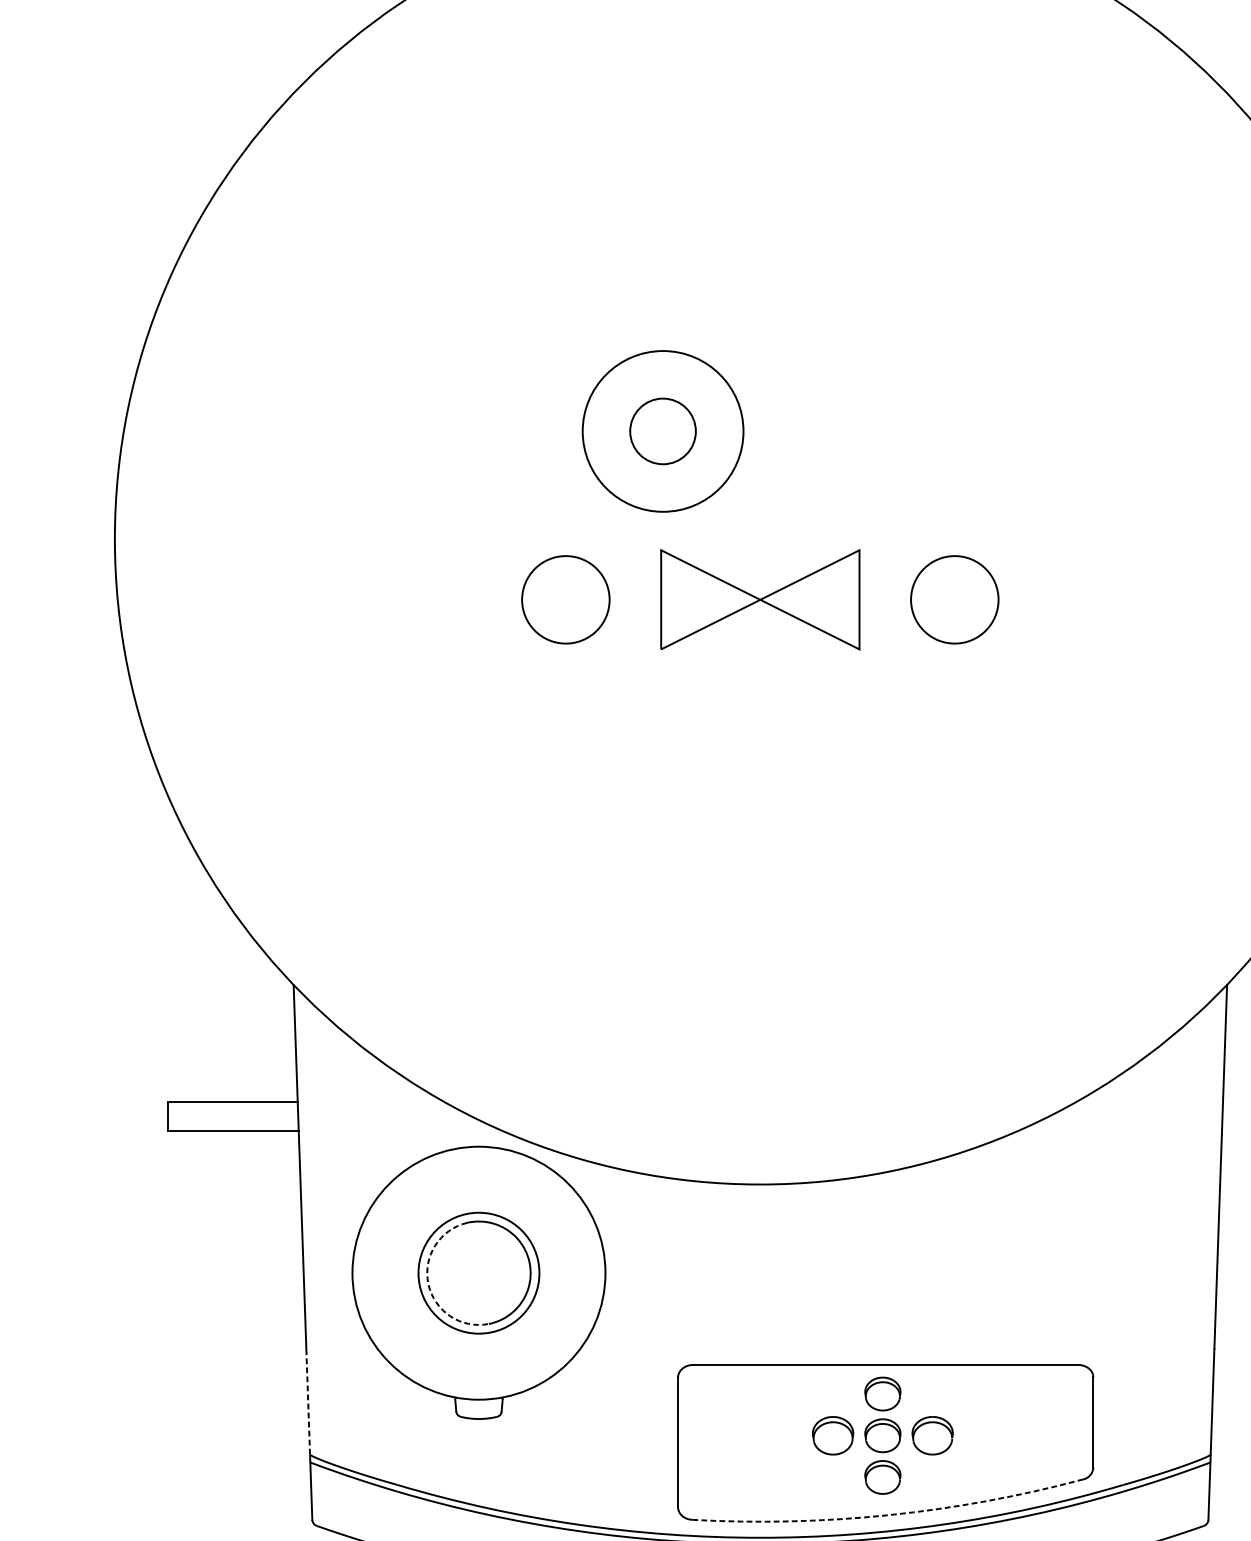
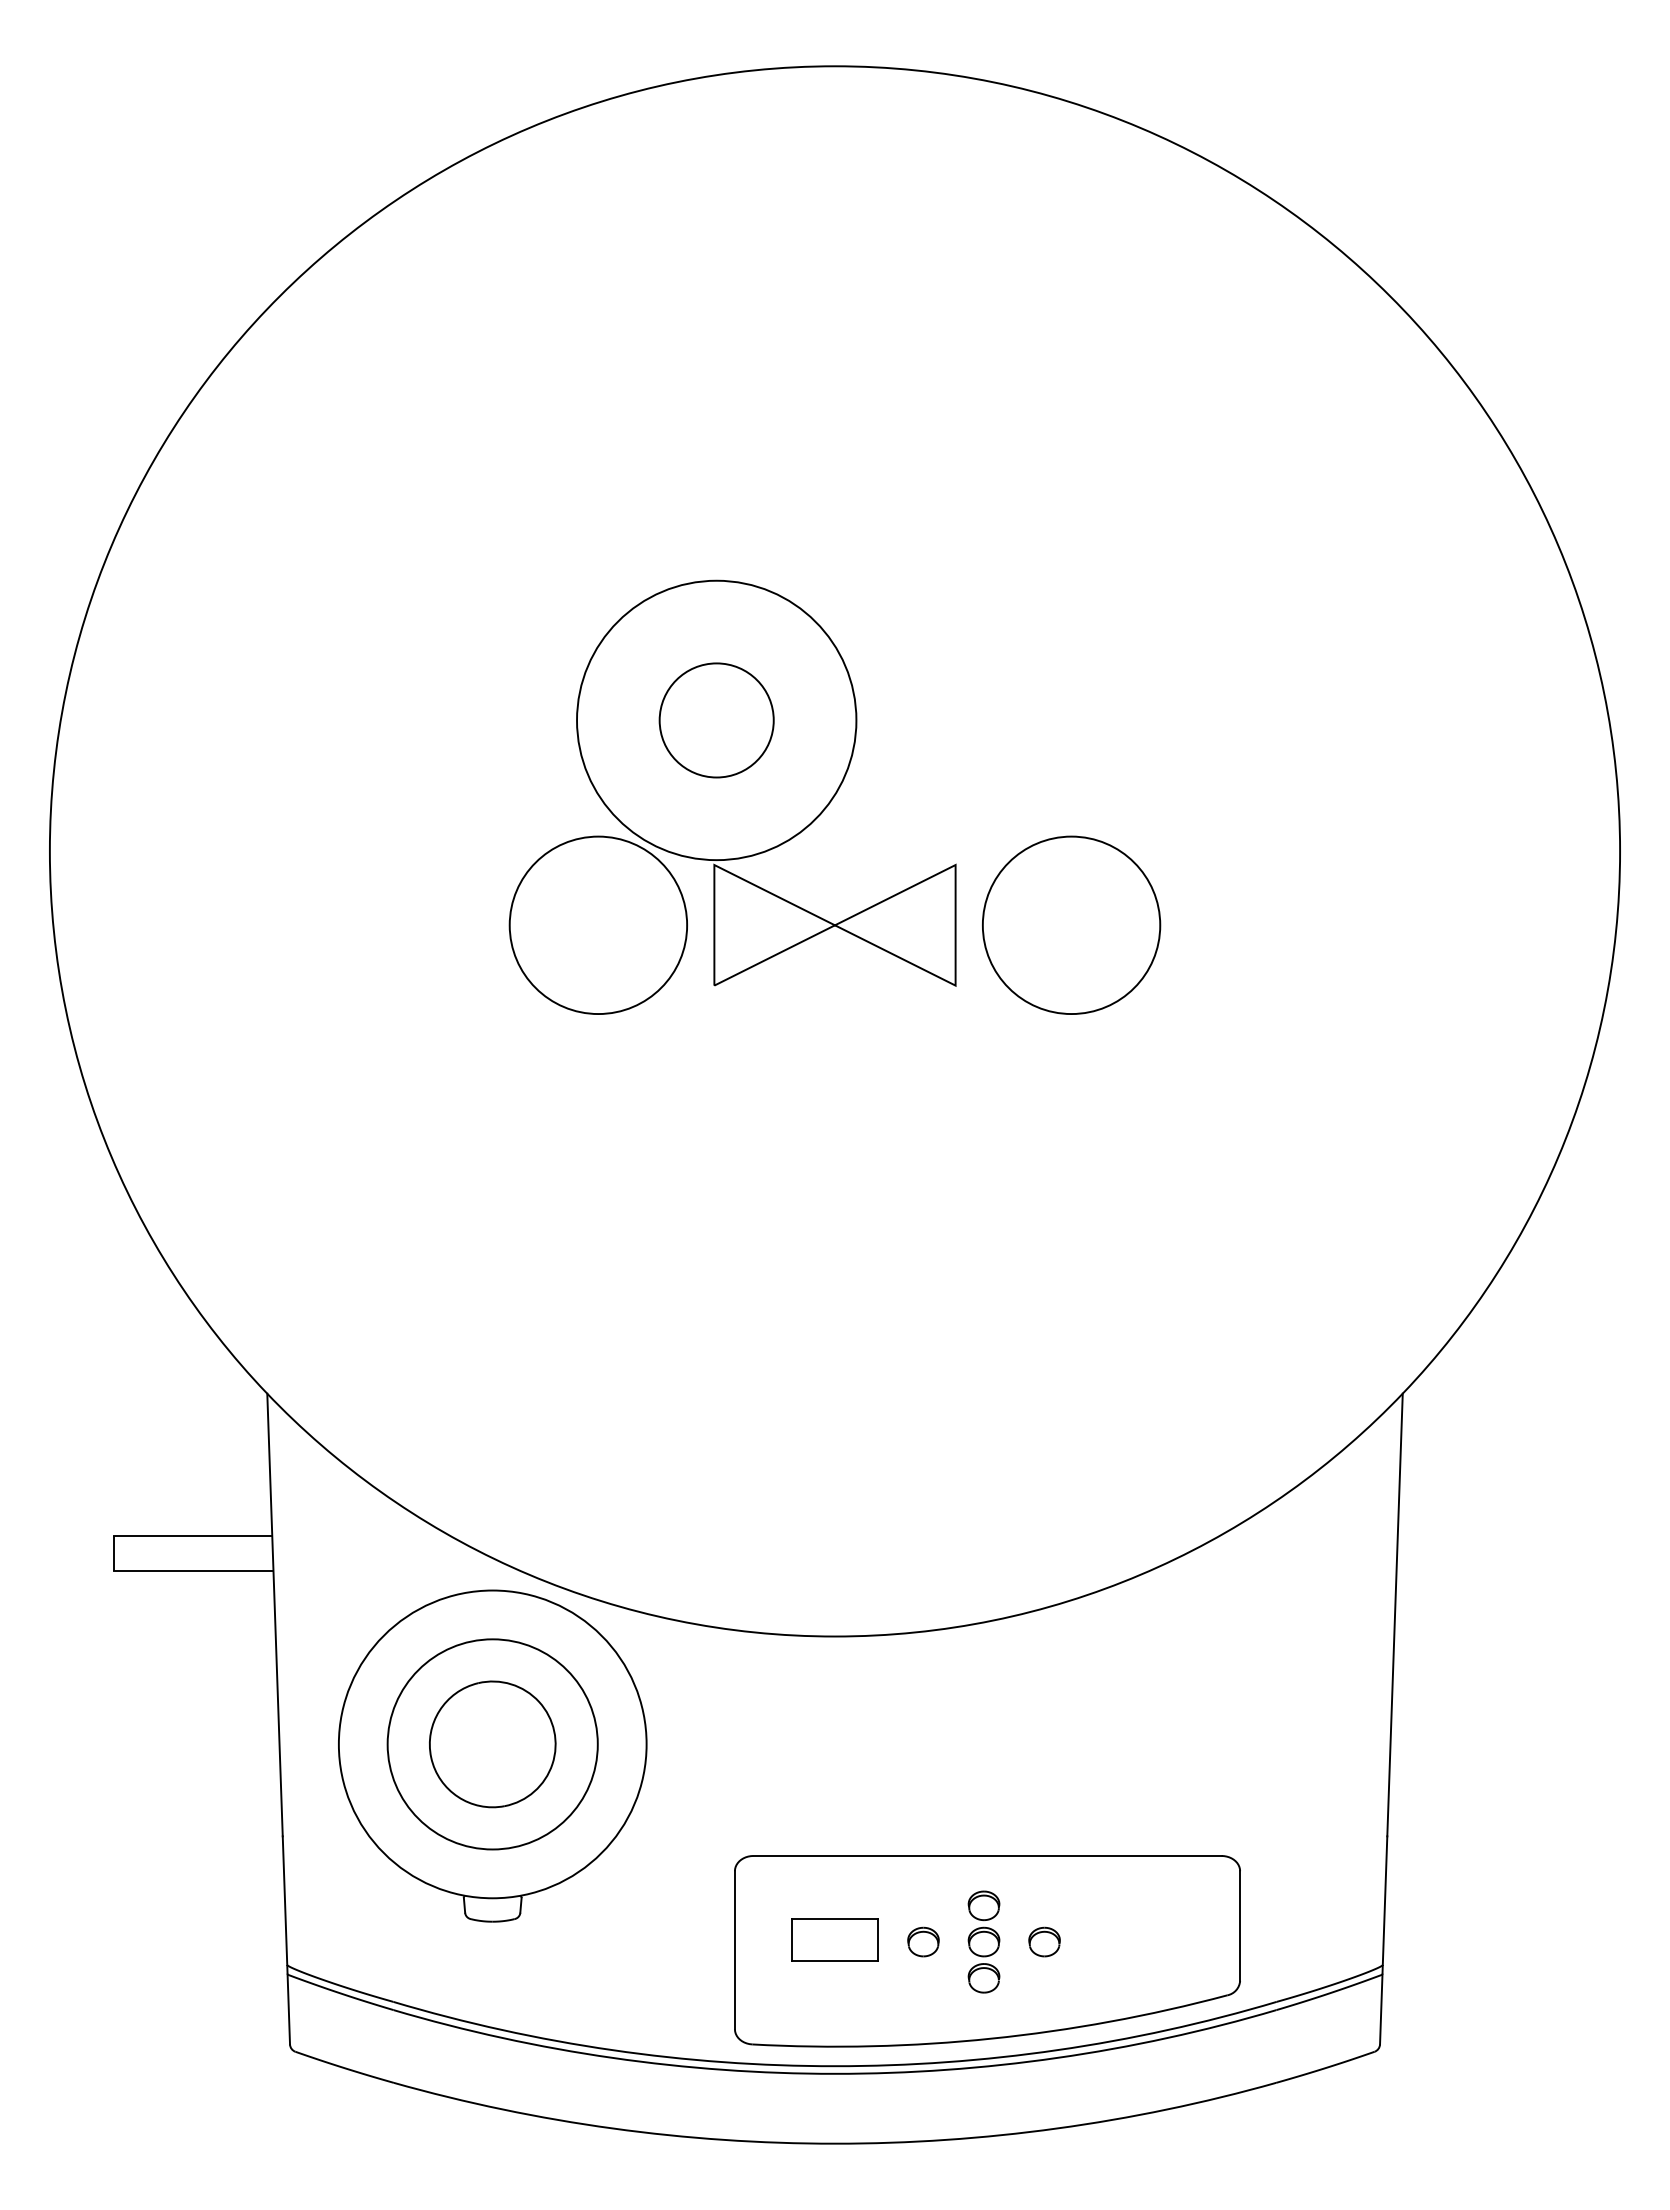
circle: (662, 431) -> (716, 720), size x1.43
circle: (662, 431) -> (716, 720), size x1.43
circle: (565, 599) -> (598, 925), size x1.67
circle: (954, 599) -> (1071, 925), size x1.67
circle: (478, 1273) -> (492, 1744), size x1.43
arc: (428, 1283) -> (431, 1757), dashed -> solid
line: (307, 1401) -> (284, 1900), dashed -> solid
part: (759, 1433) -> (834, 1939), added
part: (833, 1435) -> (923, 1941), size x0.62
part: (882, 1435) -> (983, 1941), size x0.71
part: (932, 1435) -> (1044, 1941), size x0.62
arc: (889, 1514) -> (991, 2038), dashed -> solid

